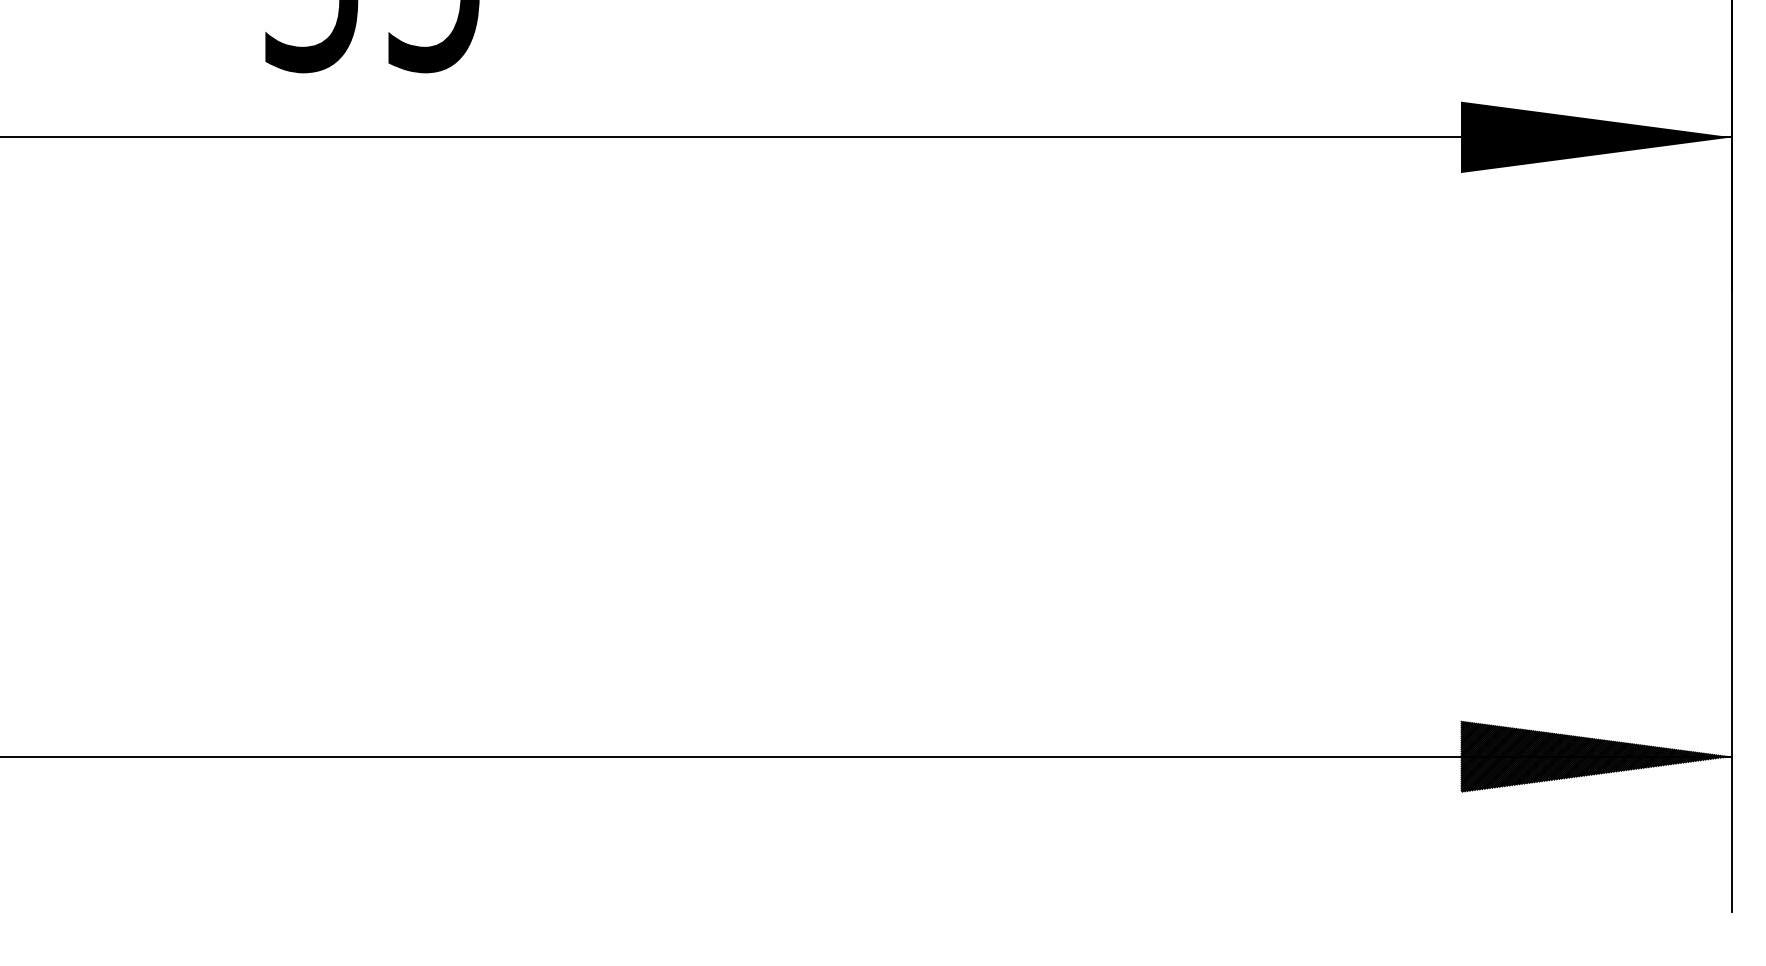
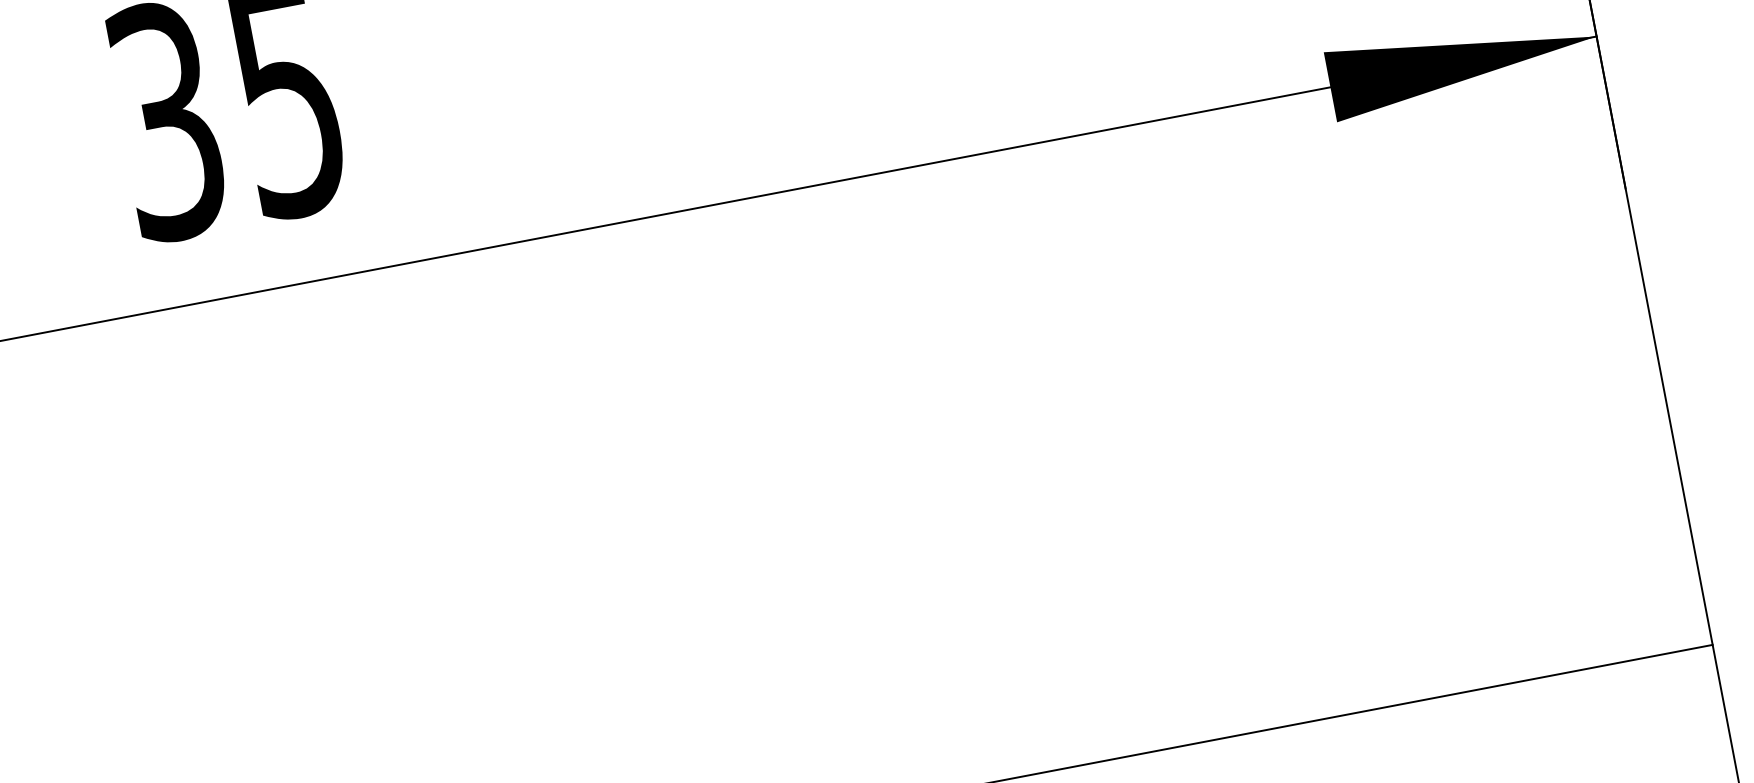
hatch: (1595, 756) -> (1578, 670), removed

